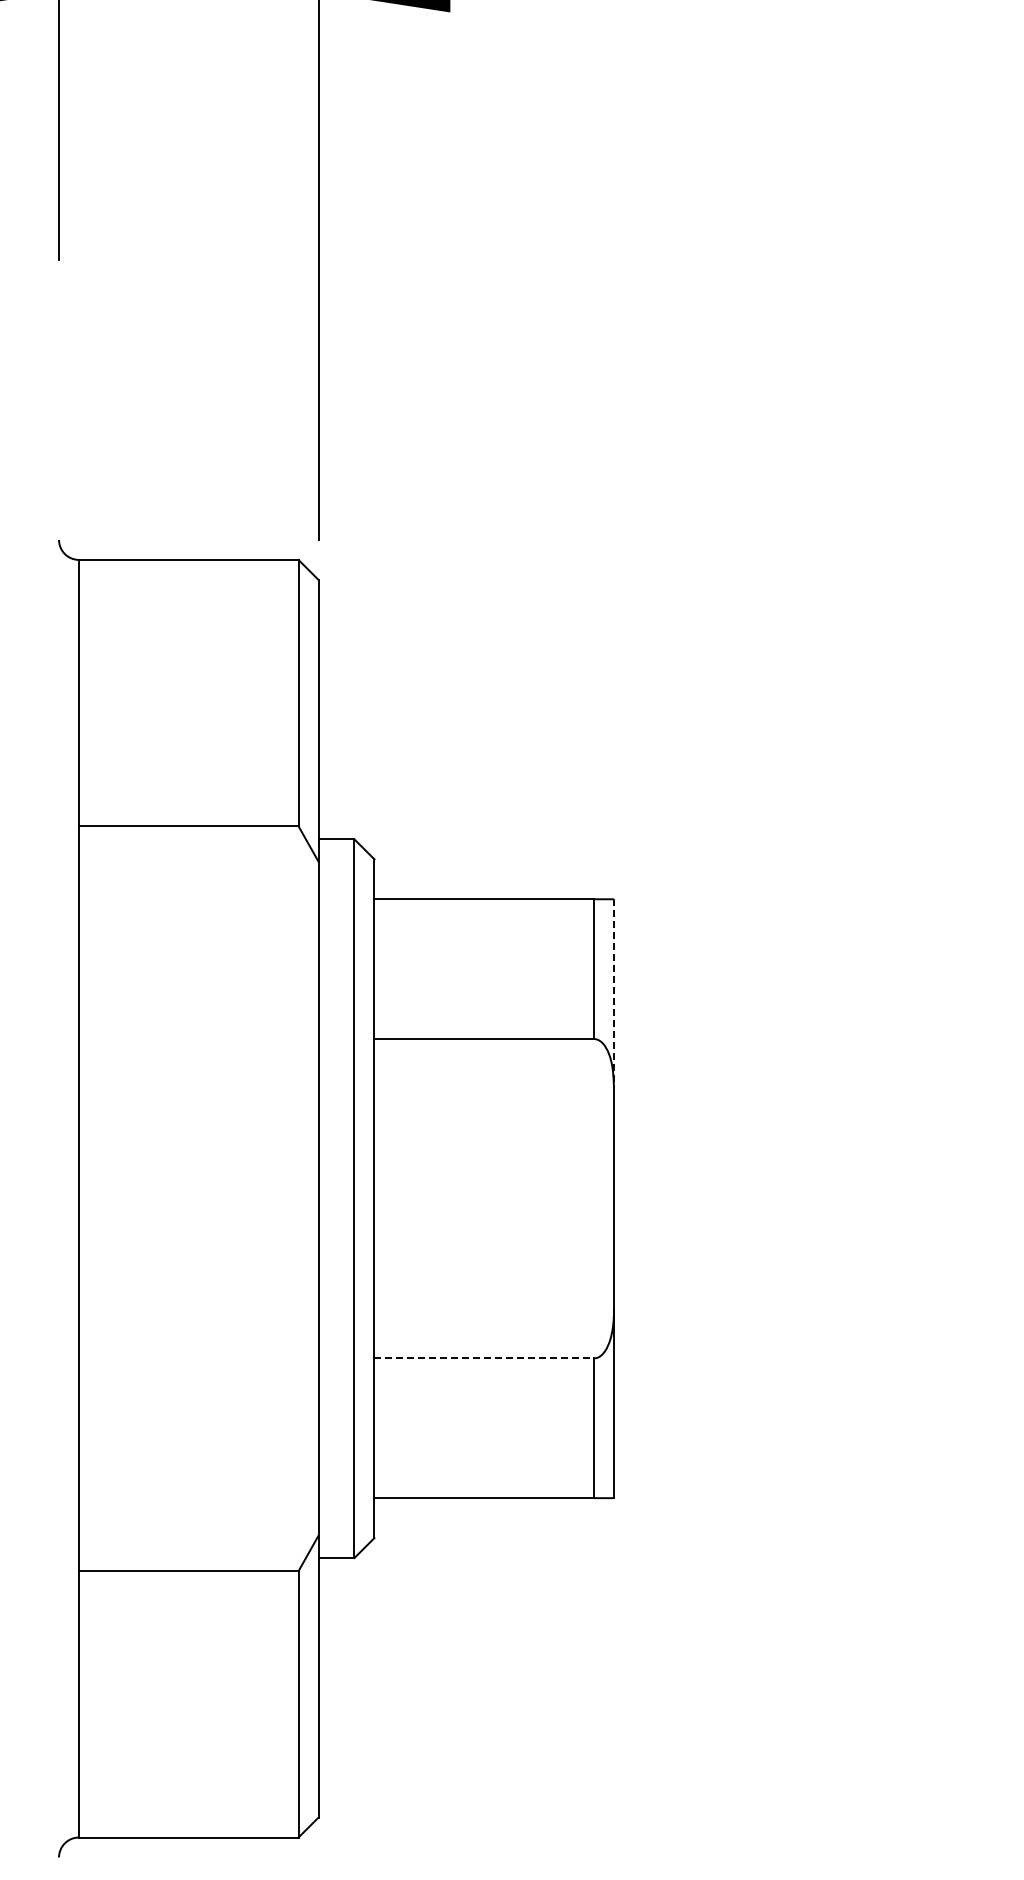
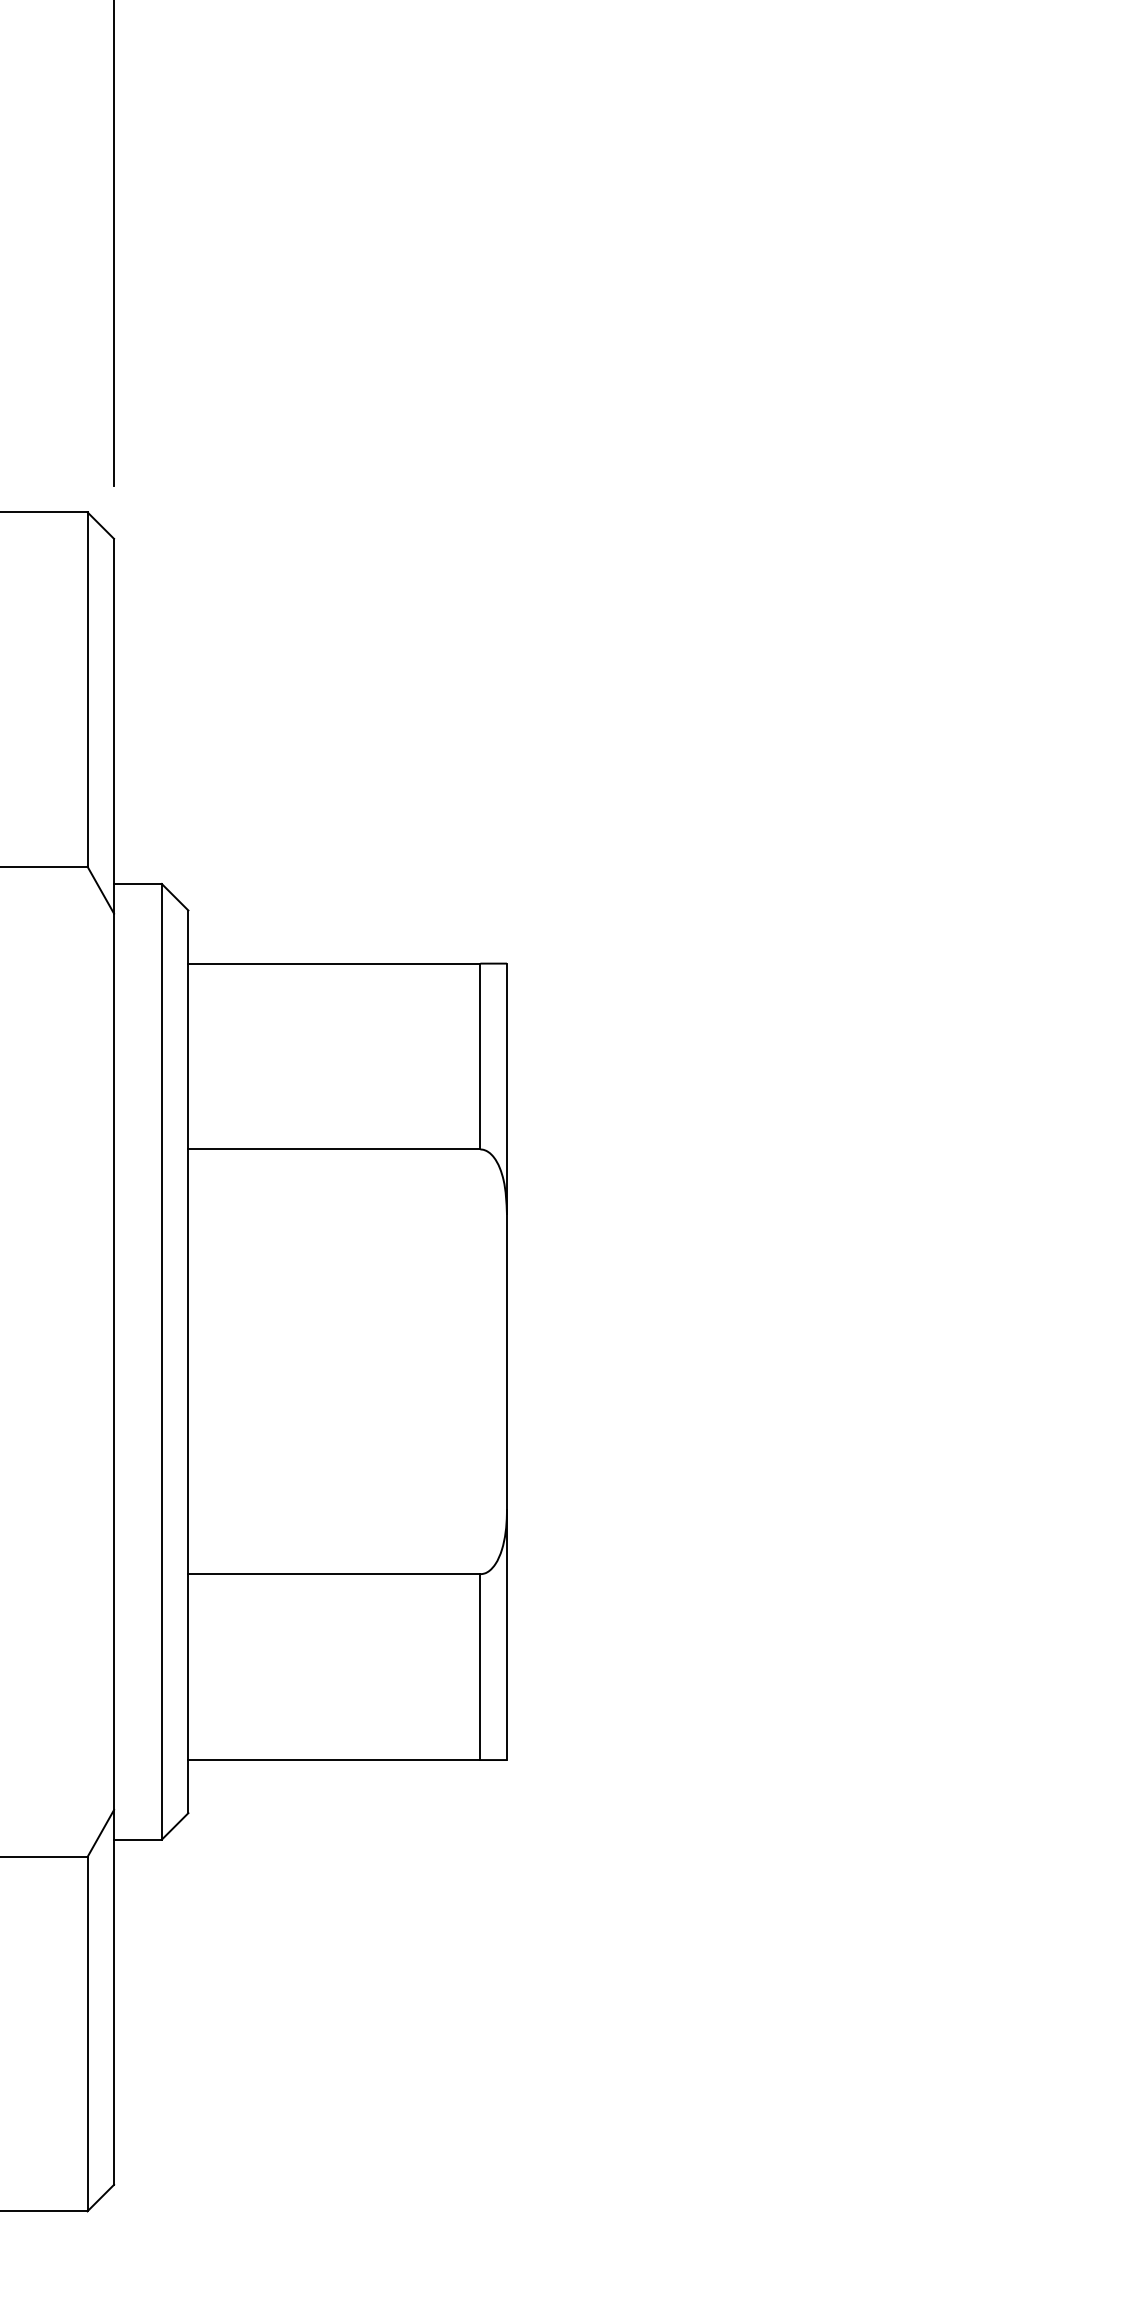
line: (613, 993) -> (506, 1088), dashed -> solid
line: (484, 1358) -> (334, 1574), dashed -> solid

